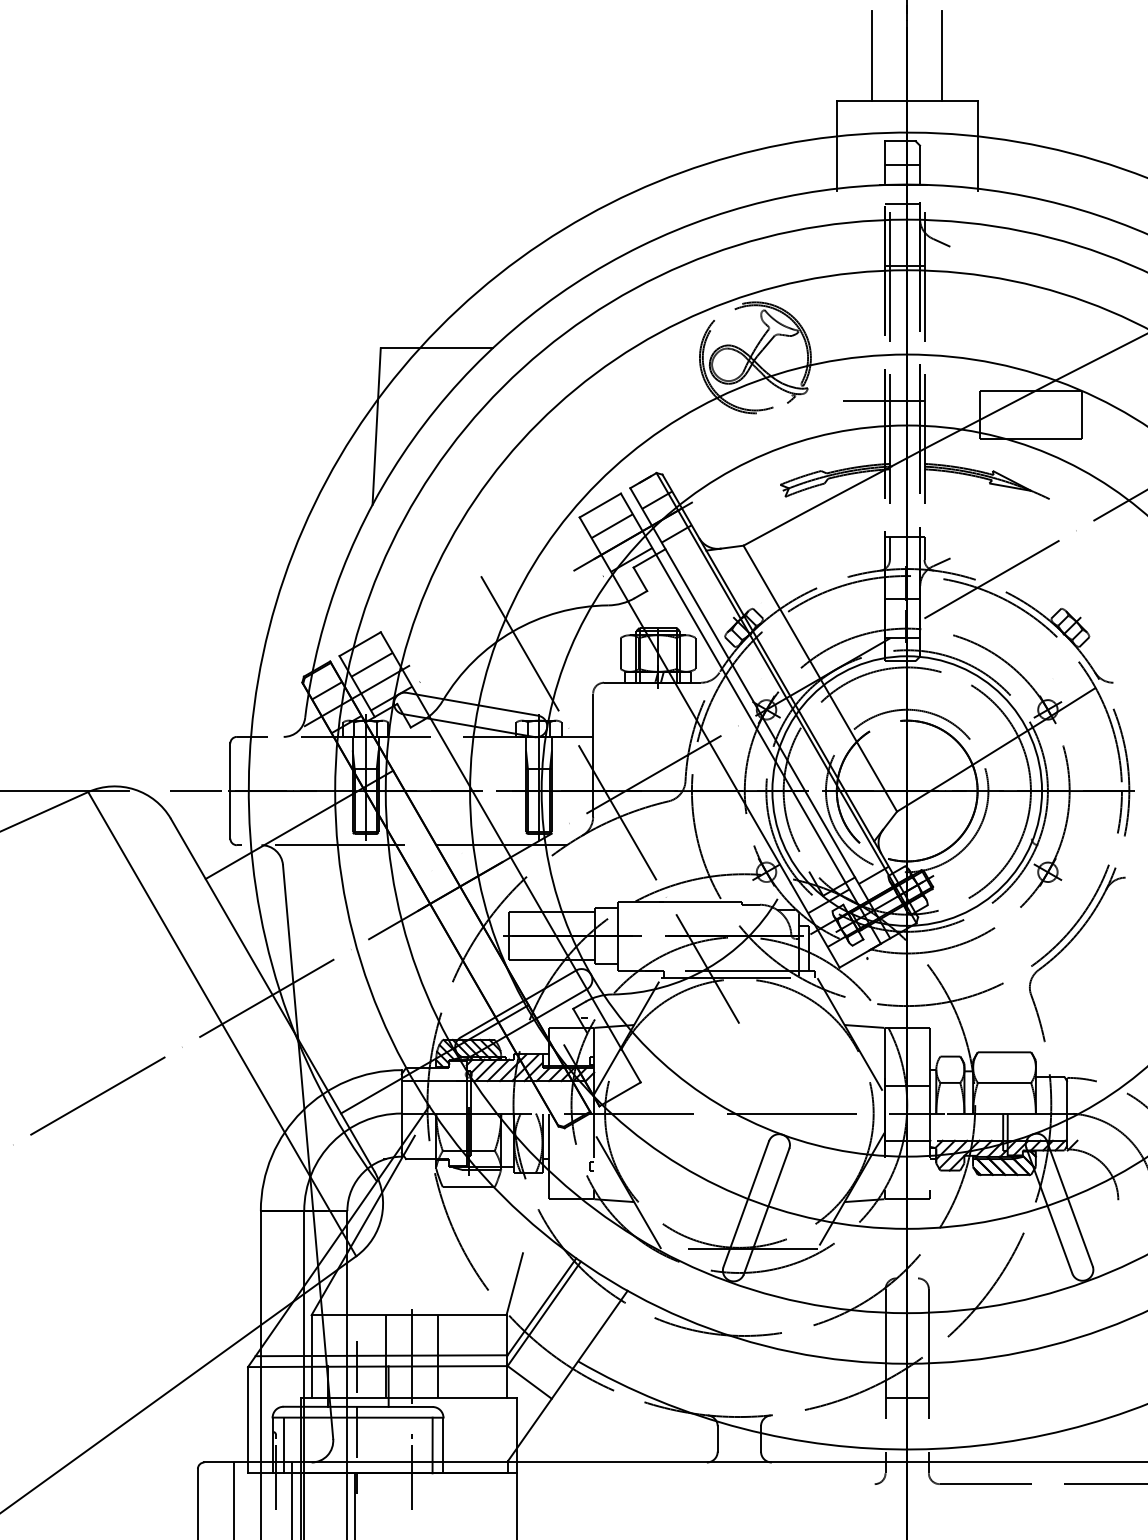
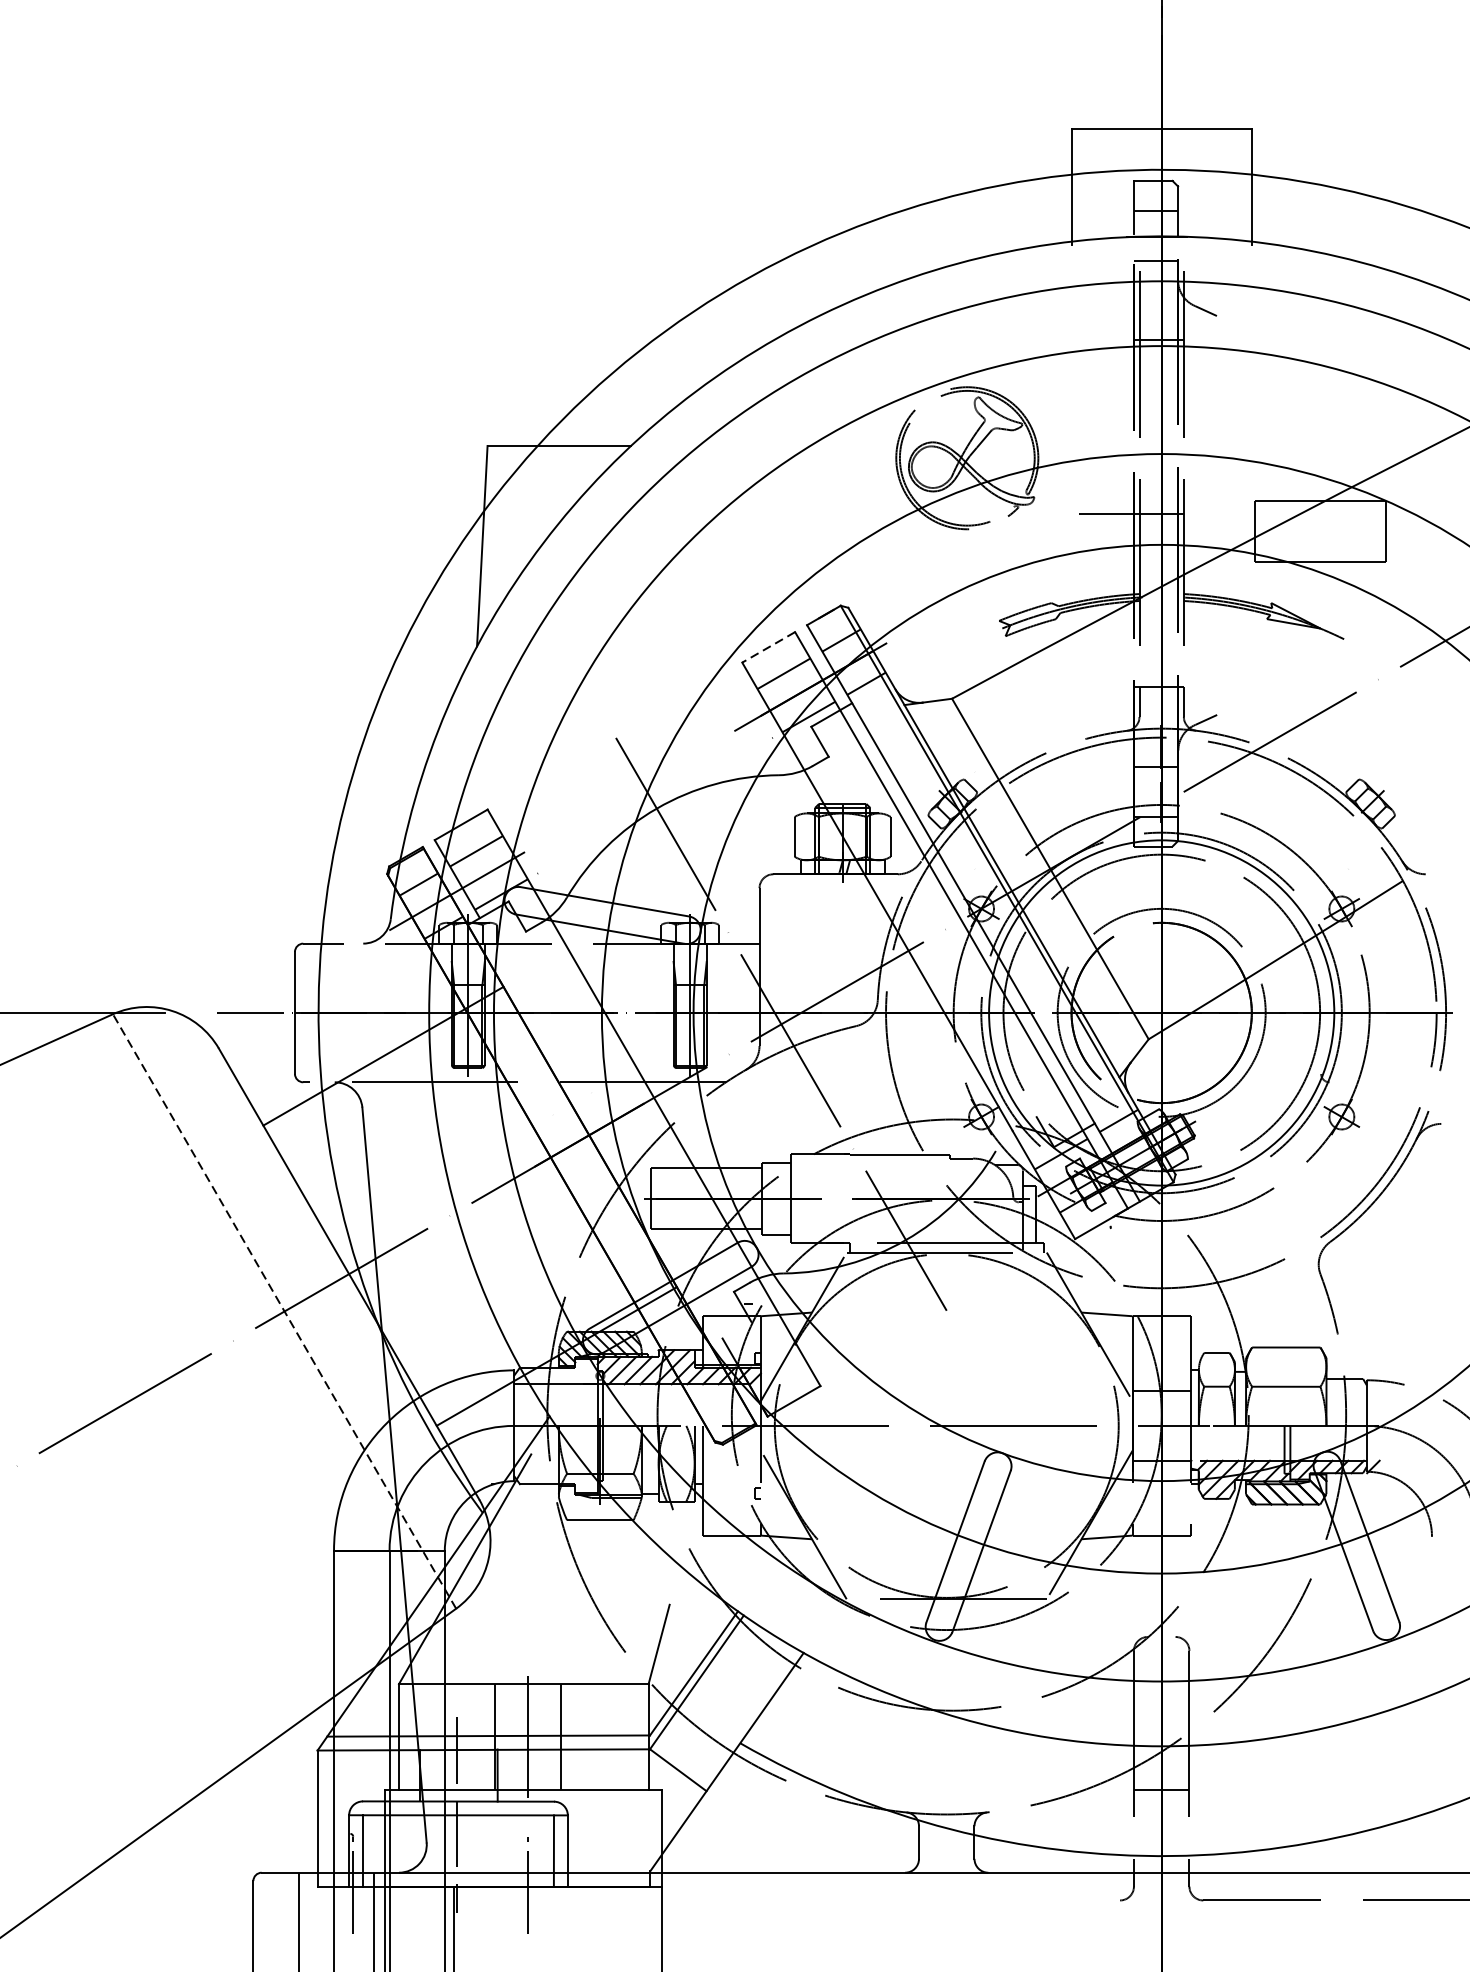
line: (872, 55) -> (1117, 71), removed
line: (942, 55) -> (1206, 71), removed
line: (600, 505) -> (768, 647), solid -> dashed
line: (221, 1023) -> (283, 1310), solid -> dashed

